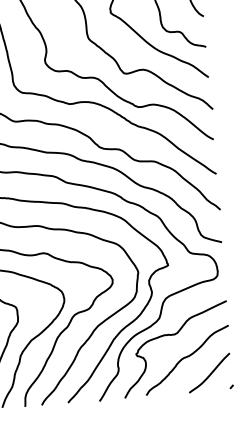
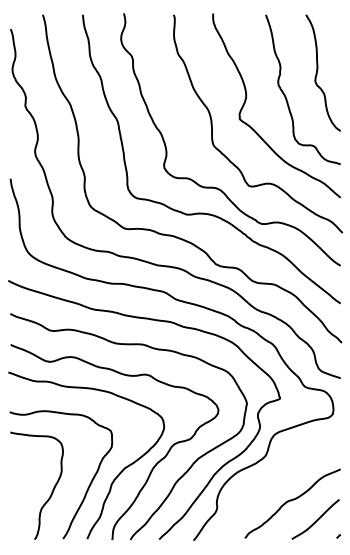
curve: (174, 335) -> (280, 475), removed

